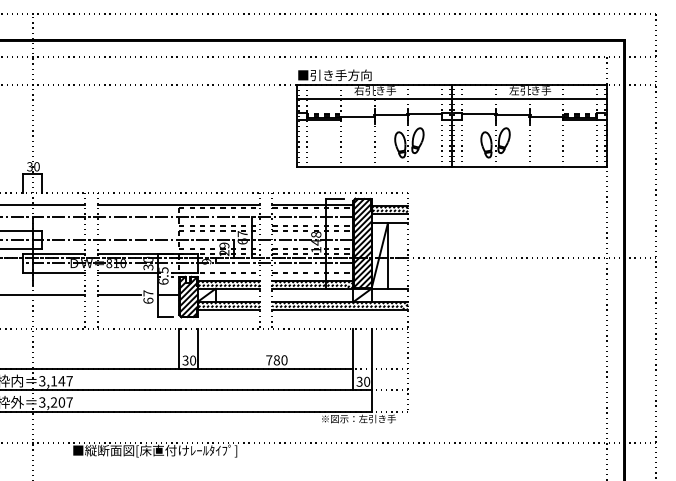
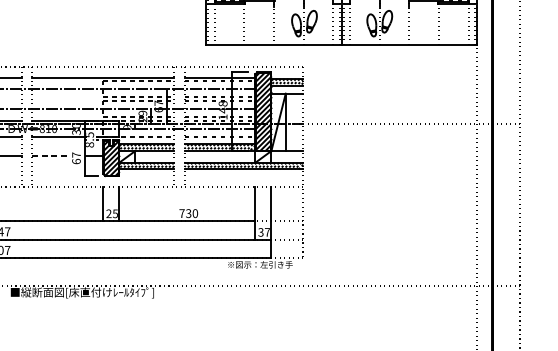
text: (163, 281) -> (89, 144), 6.5 -> 8.5
line: (119, 294) -> (51, 156), solid -> dashed
text: (189, 360) -> (112, 213), 30 -> 25
text: (276, 360) -> (188, 213), 780 -> 730
text: (367, 381) -> (267, 232), 30 -> 37

